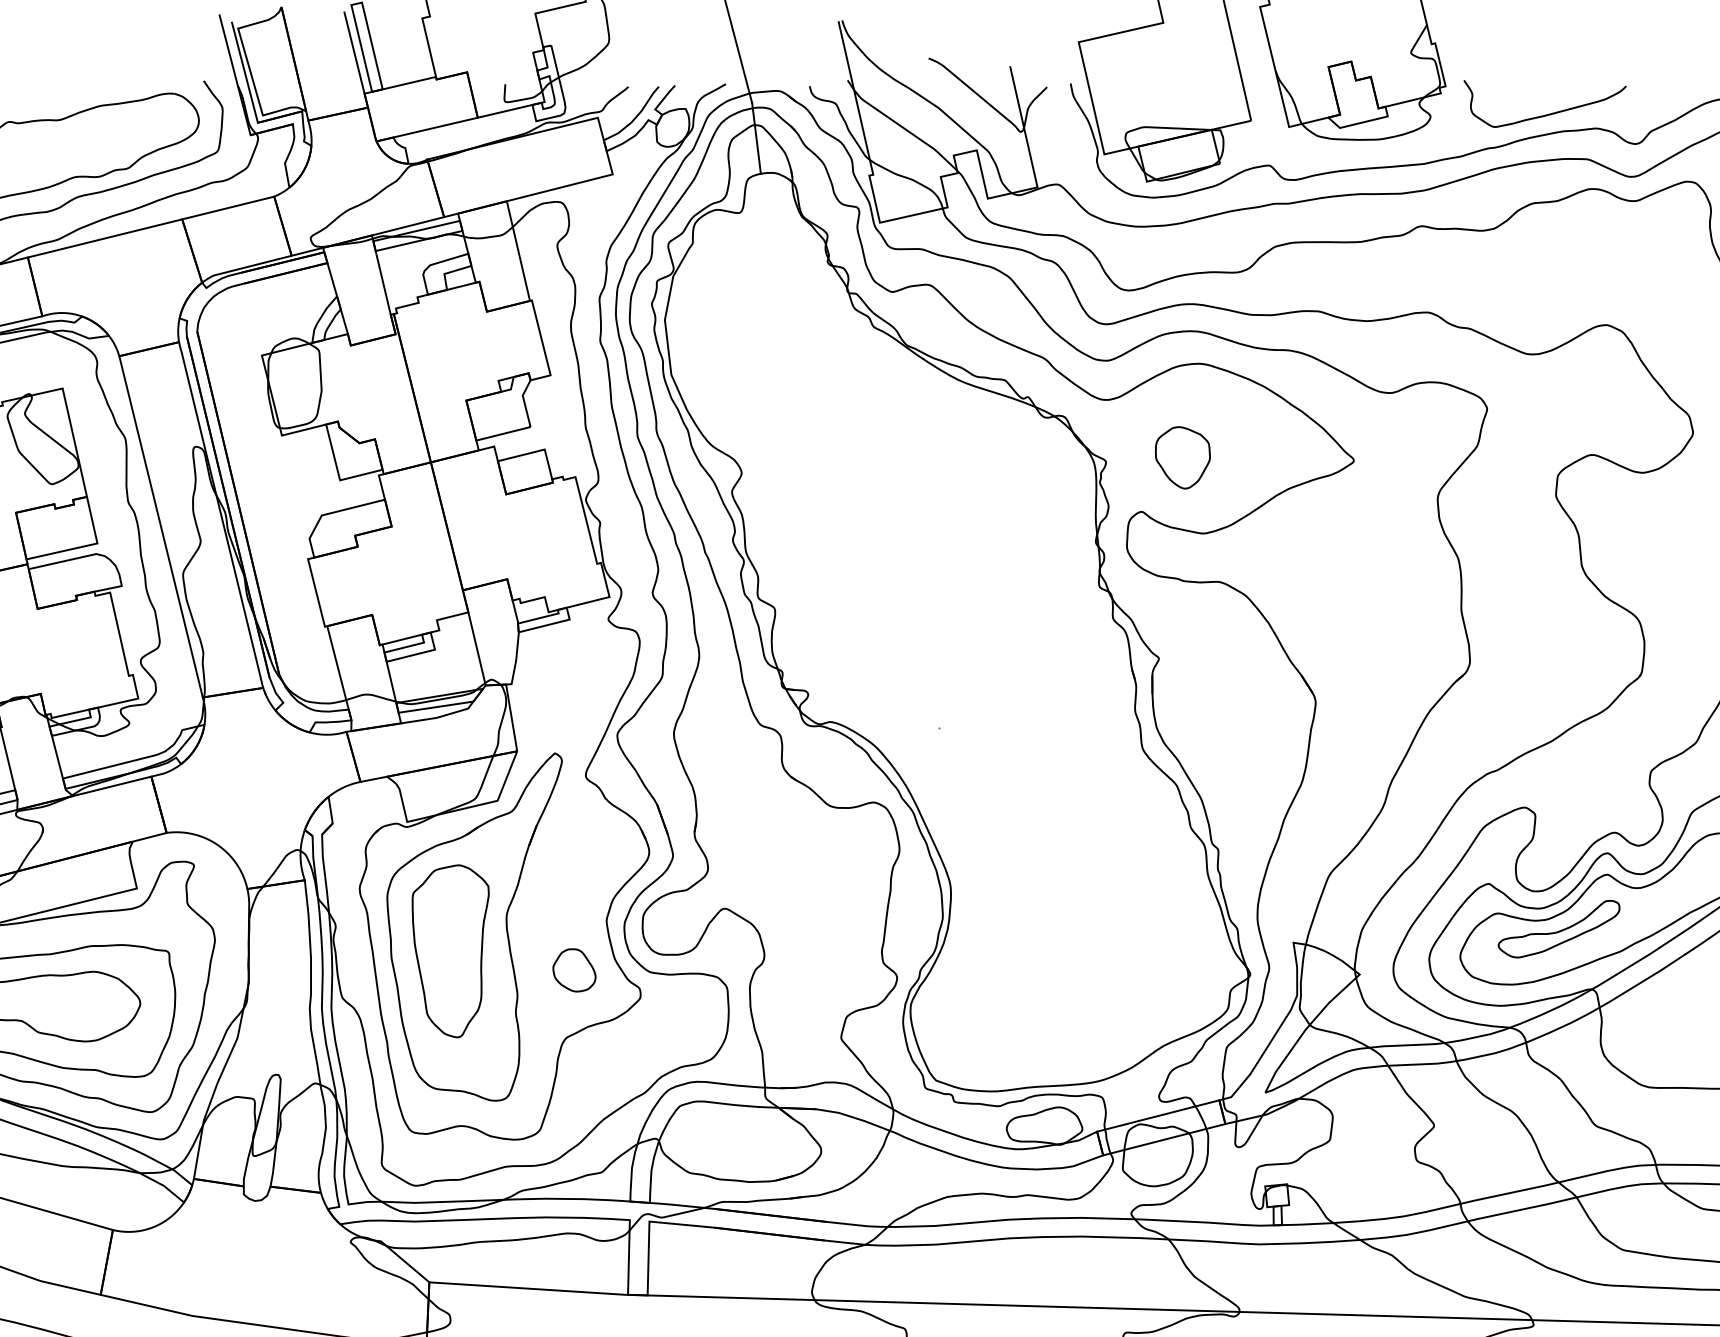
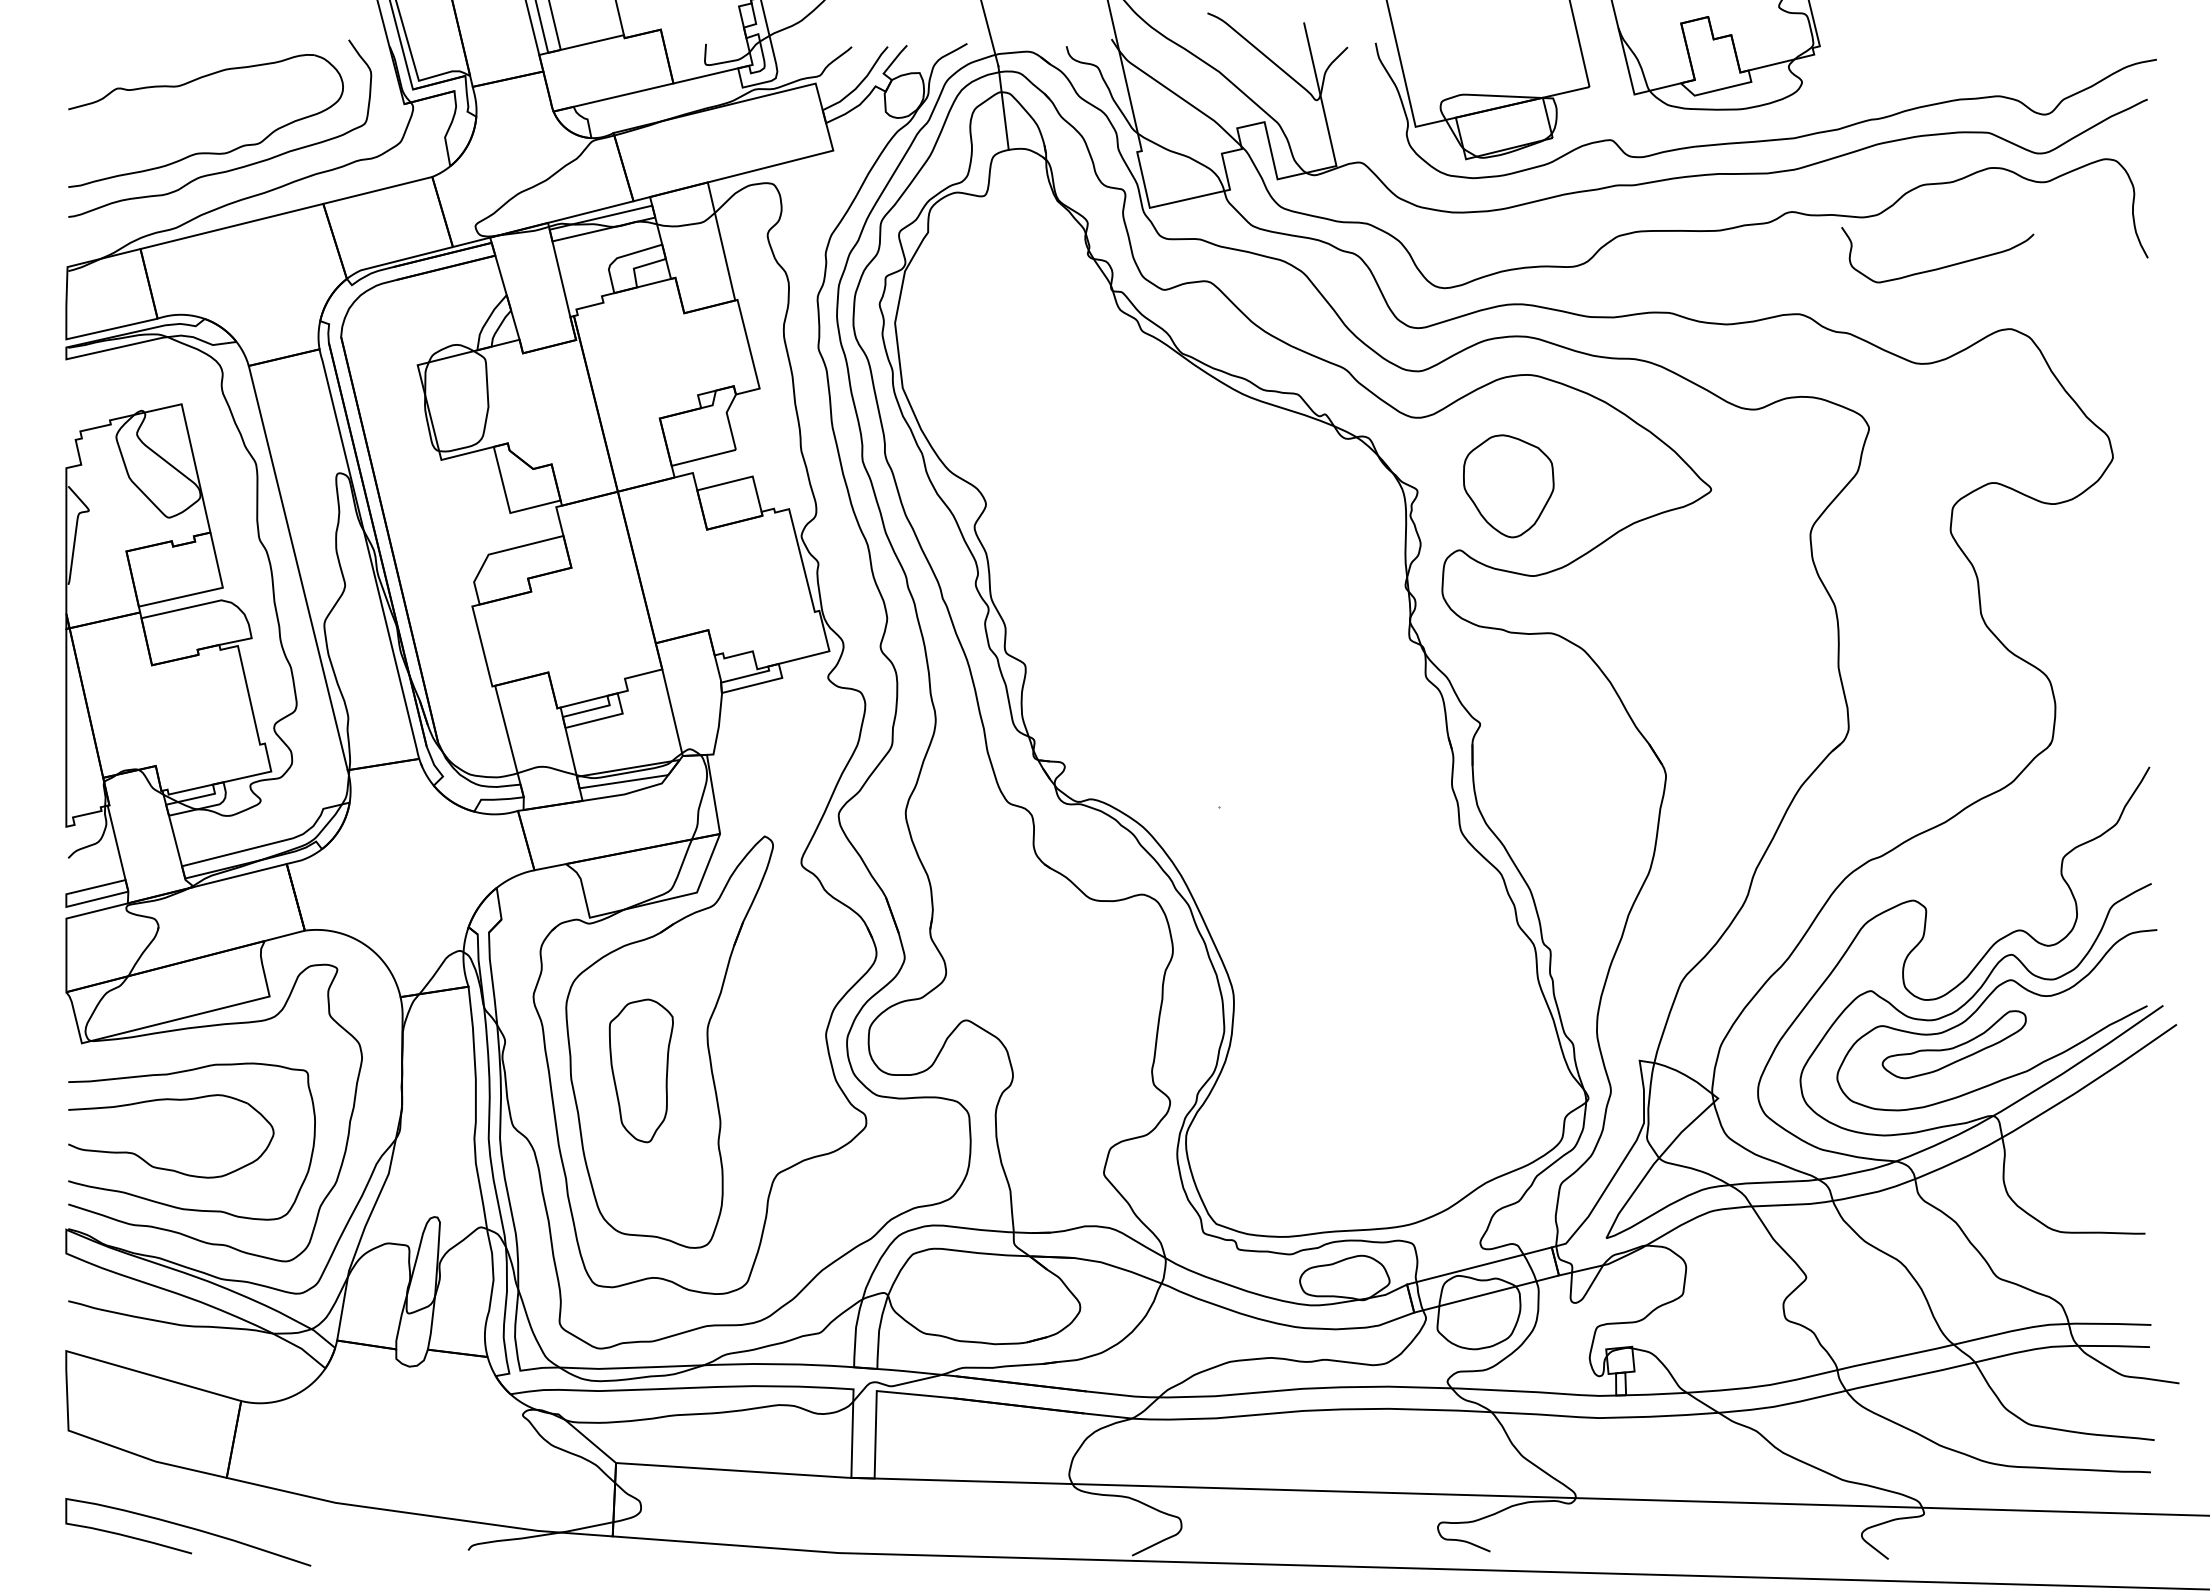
curve: (1549, 113) -> (1942, 266), moved
part: (1182, 457) -> (1508, 486), size x1.4
part: (450, 950) -> (641, 1070), size x0.7
part: (574, 970) -> (787, 1093), removed

